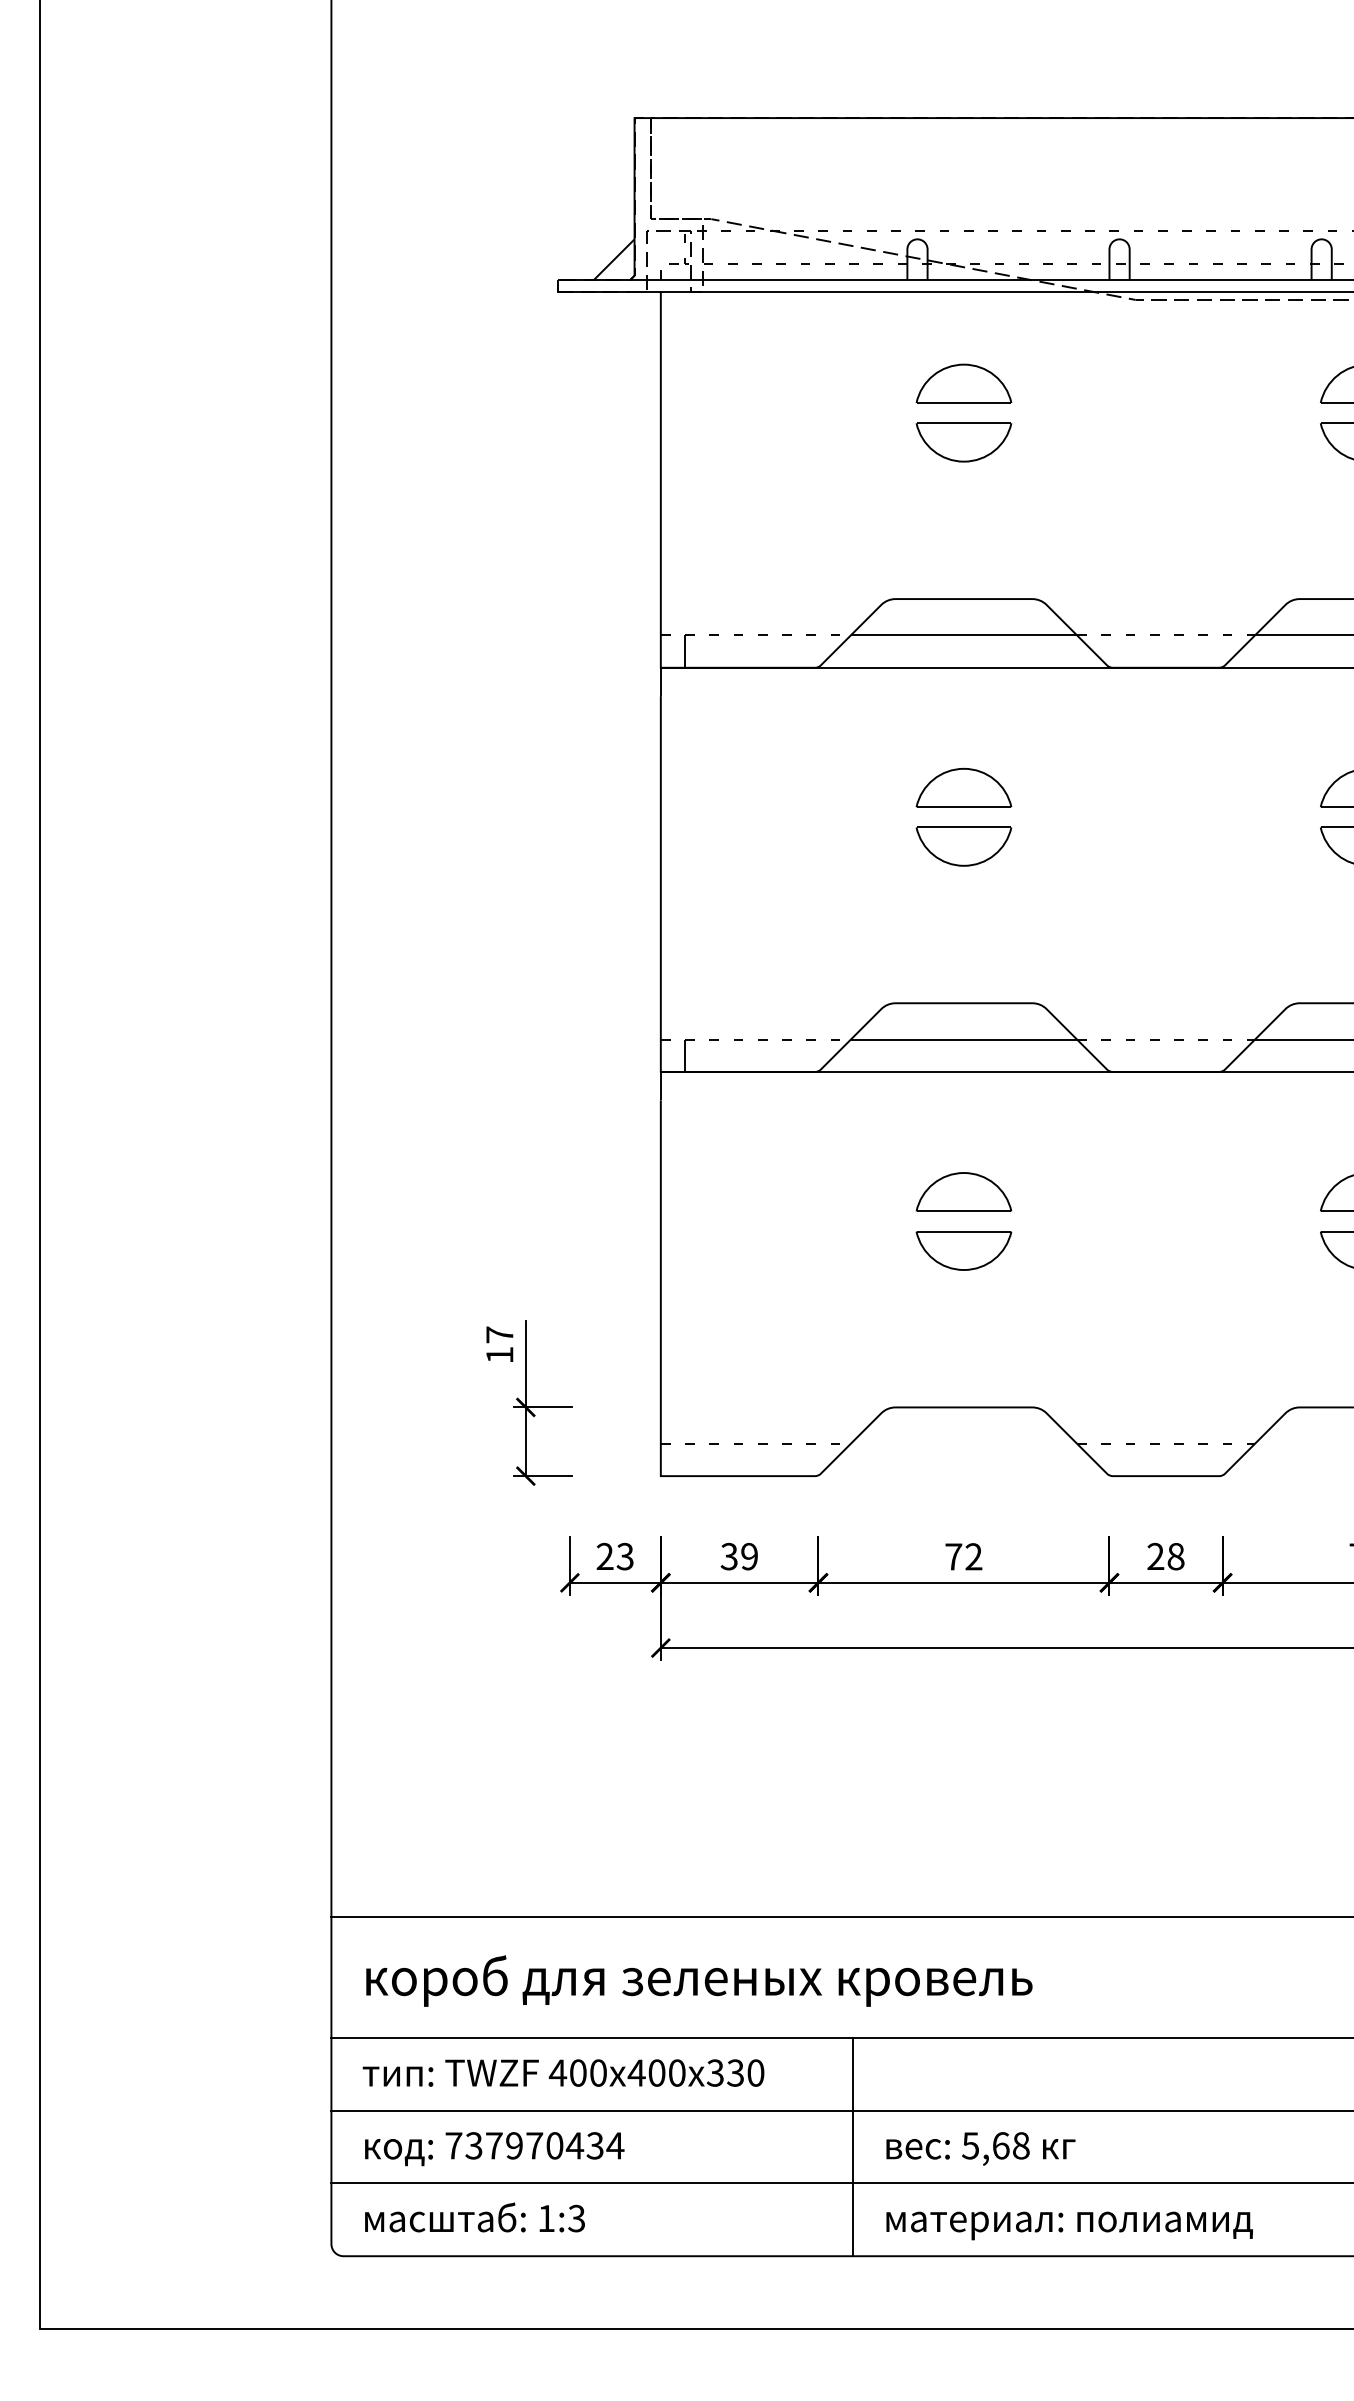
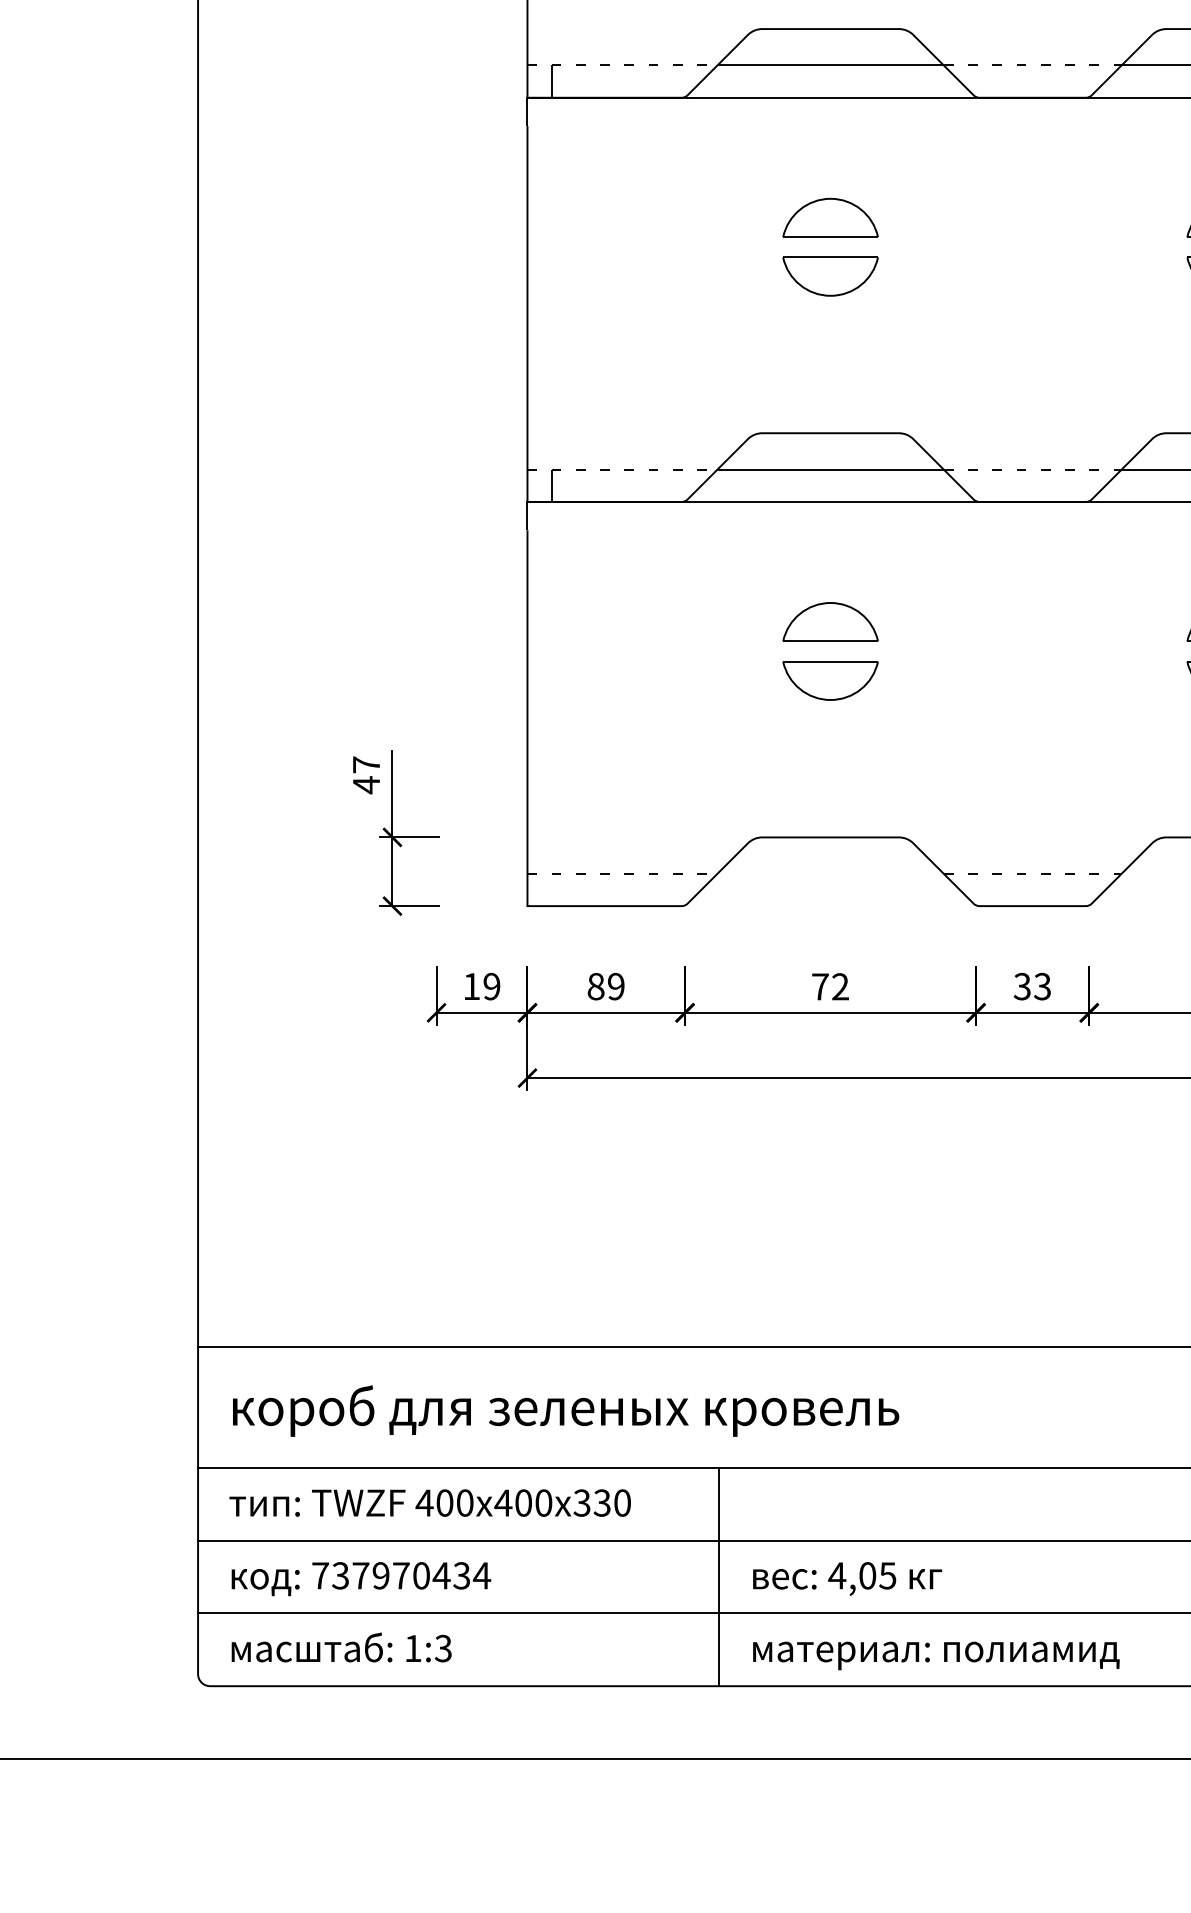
text: (499, 1355) -> (366, 785), 17 -> 47
text: (614, 1556) -> (481, 986), 23 -> 19
text: (728, 1556) -> (595, 986), 39 -> 89
text: (1165, 1556) -> (1032, 986), 28 -> 33
text: (995, 2145) -> (862, 1575), 5,68 -> 4,05

